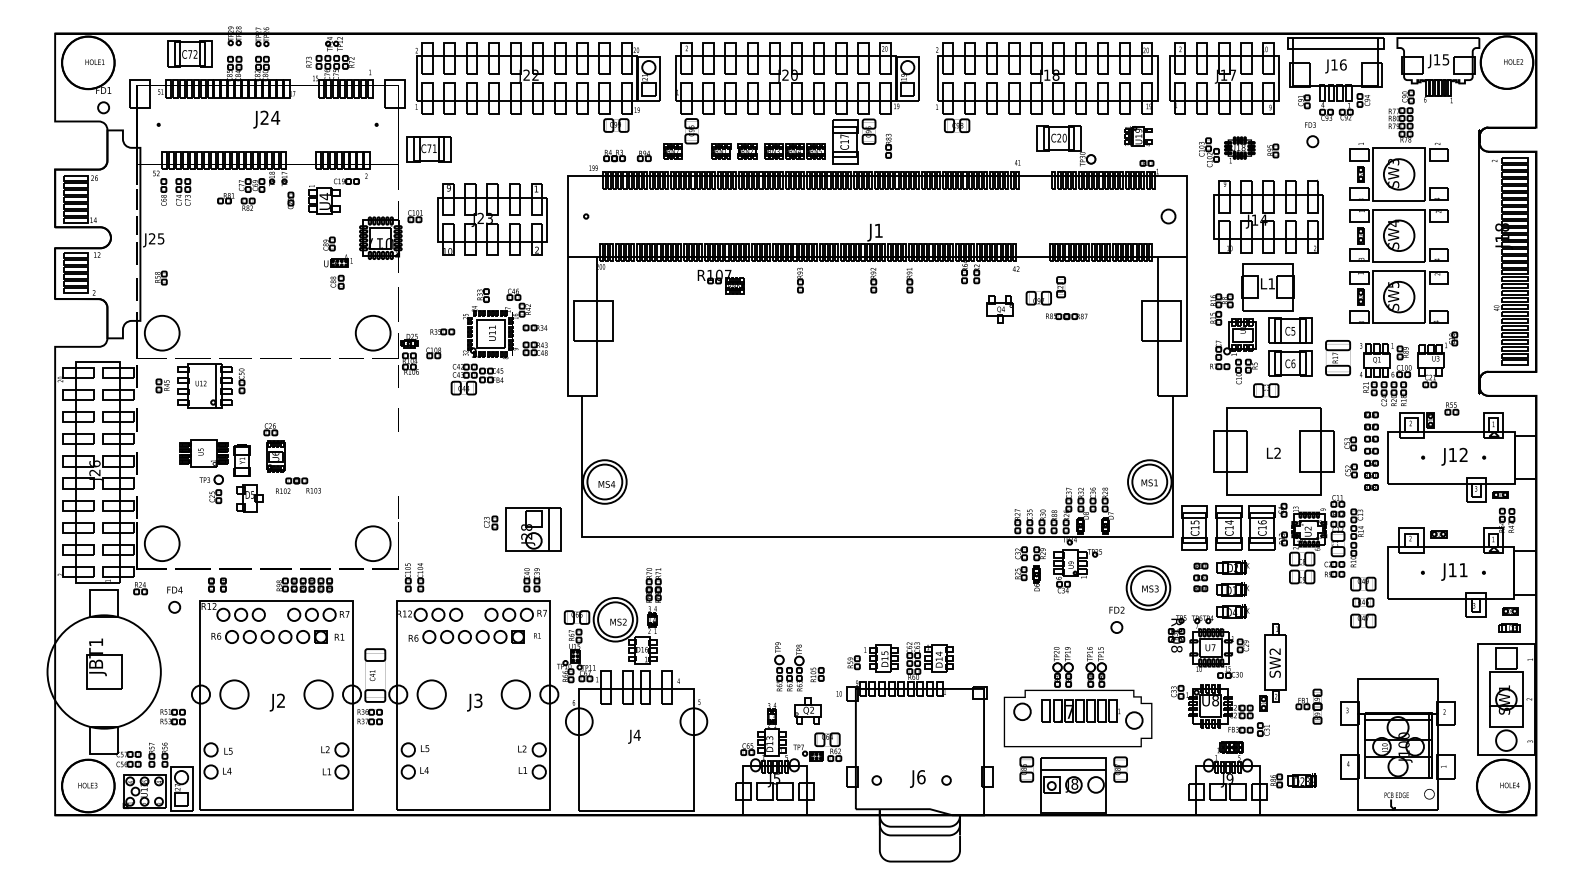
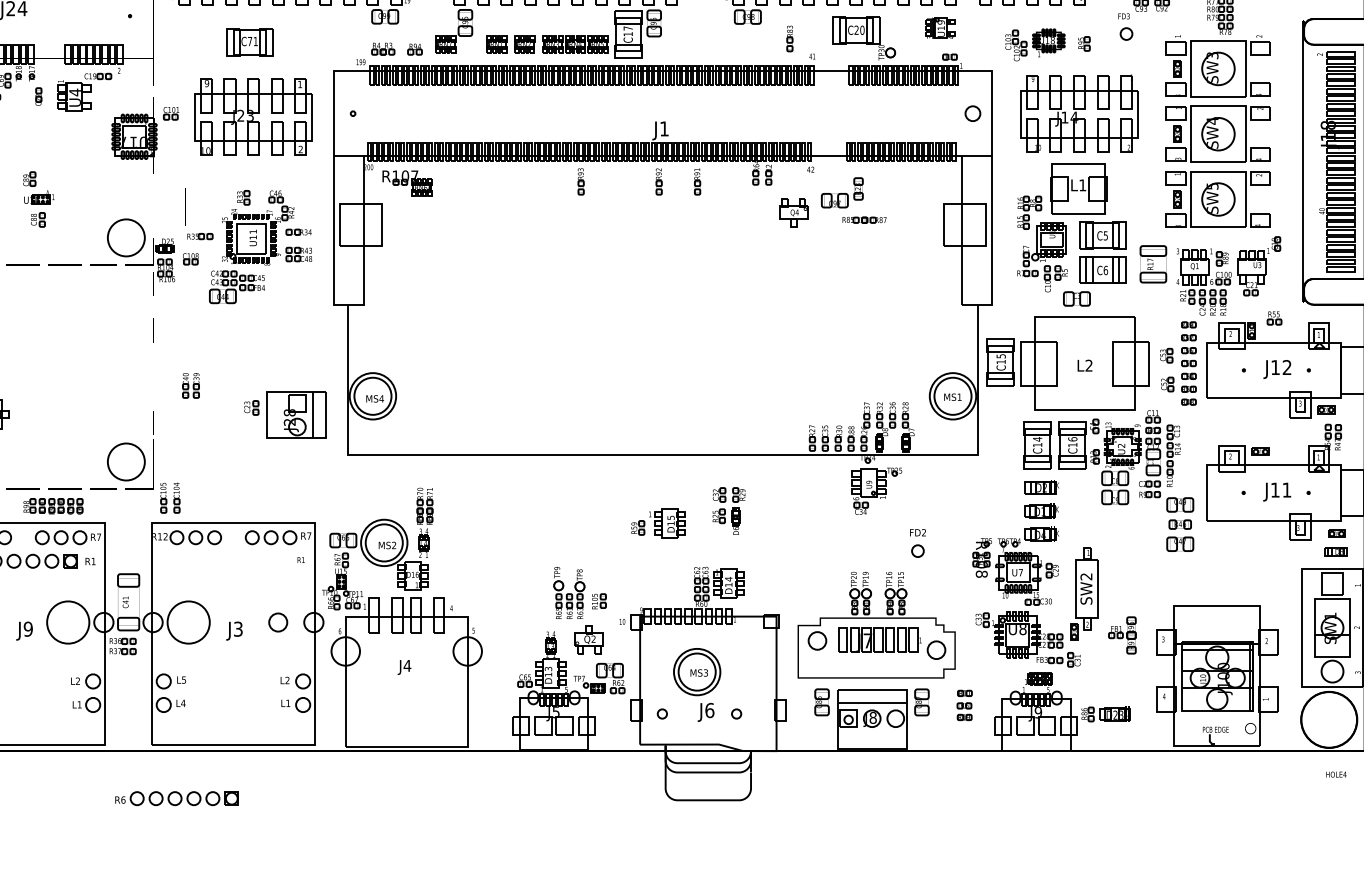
part: (888, 146) -> (789, 39), moved
part: (428, 149) -> (249, 42), moved
part: (337, 262) -> (38, 198), moved
part: (720, 281) -> (406, 182), moved
line: (398, 304) -> (185, 207), moved
part: (291, 458) -> (39, 371), removed
part: (1194, 527) -> (1000, 361), moved
part: (522, 529) -> (285, 414), moved
part: (1030, 568) -> (729, 510), moved
part: (1200, 577) -> (964, 705), moved
part: (531, 580) -> (190, 386), moved
part: (1148, 587) -> (697, 671), moved
part: (466, 636) -> (176, 798), moved
part: (872, 658) -> (657, 523), moved
circle: (318, 694) -> (68, 622), size x1.4
circle: (431, 694) -> (188, 622), size x1.4
circle: (515, 694) -> (277, 622), size x0.6
text: (280, 700) -> (27, 628), J2 -> J9
text: (1509, 785) -> (1335, 774), moved

